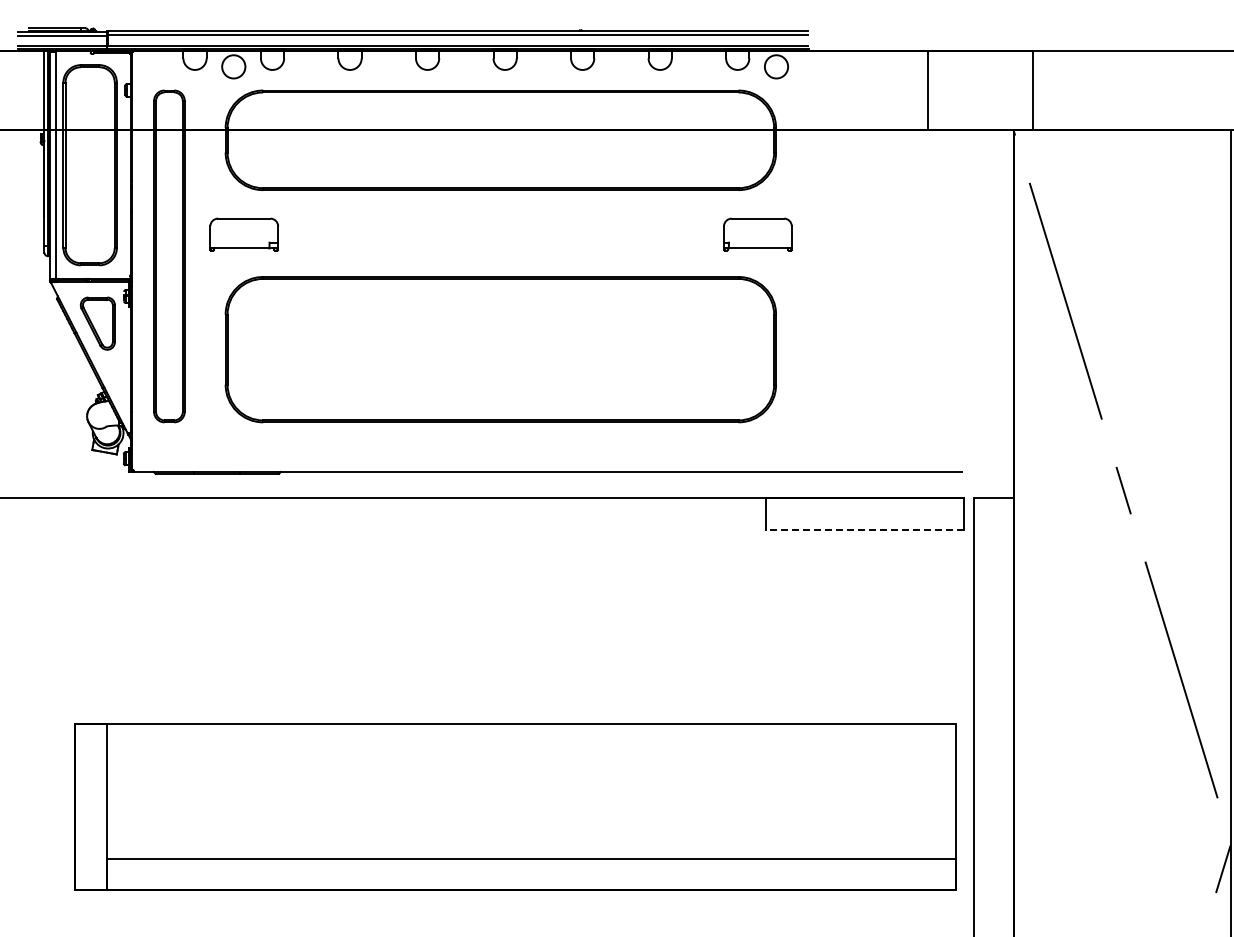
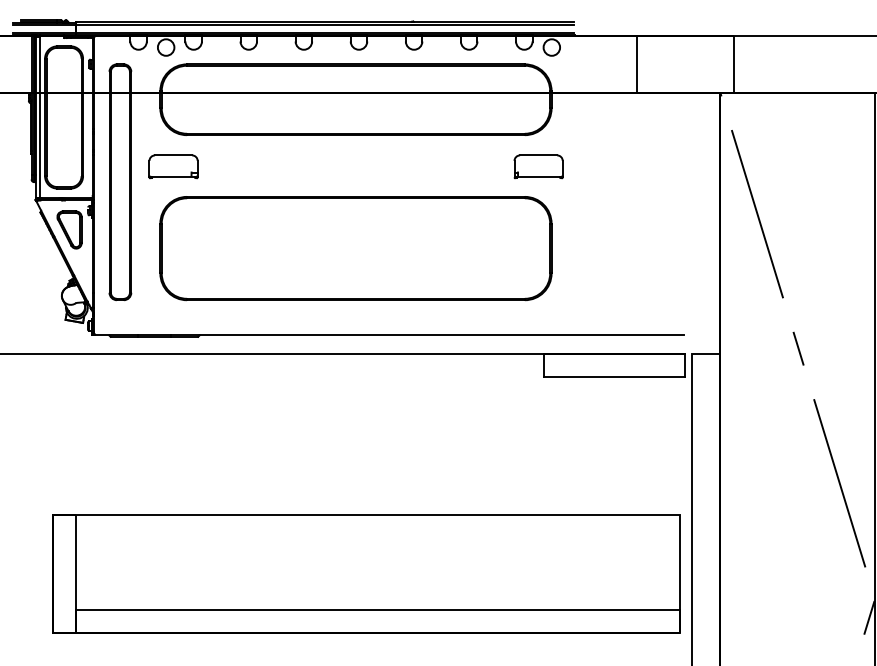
line: (927, 90) -> (637, 64), moved
line: (865, 530) -> (615, 377), dashed -> solid

